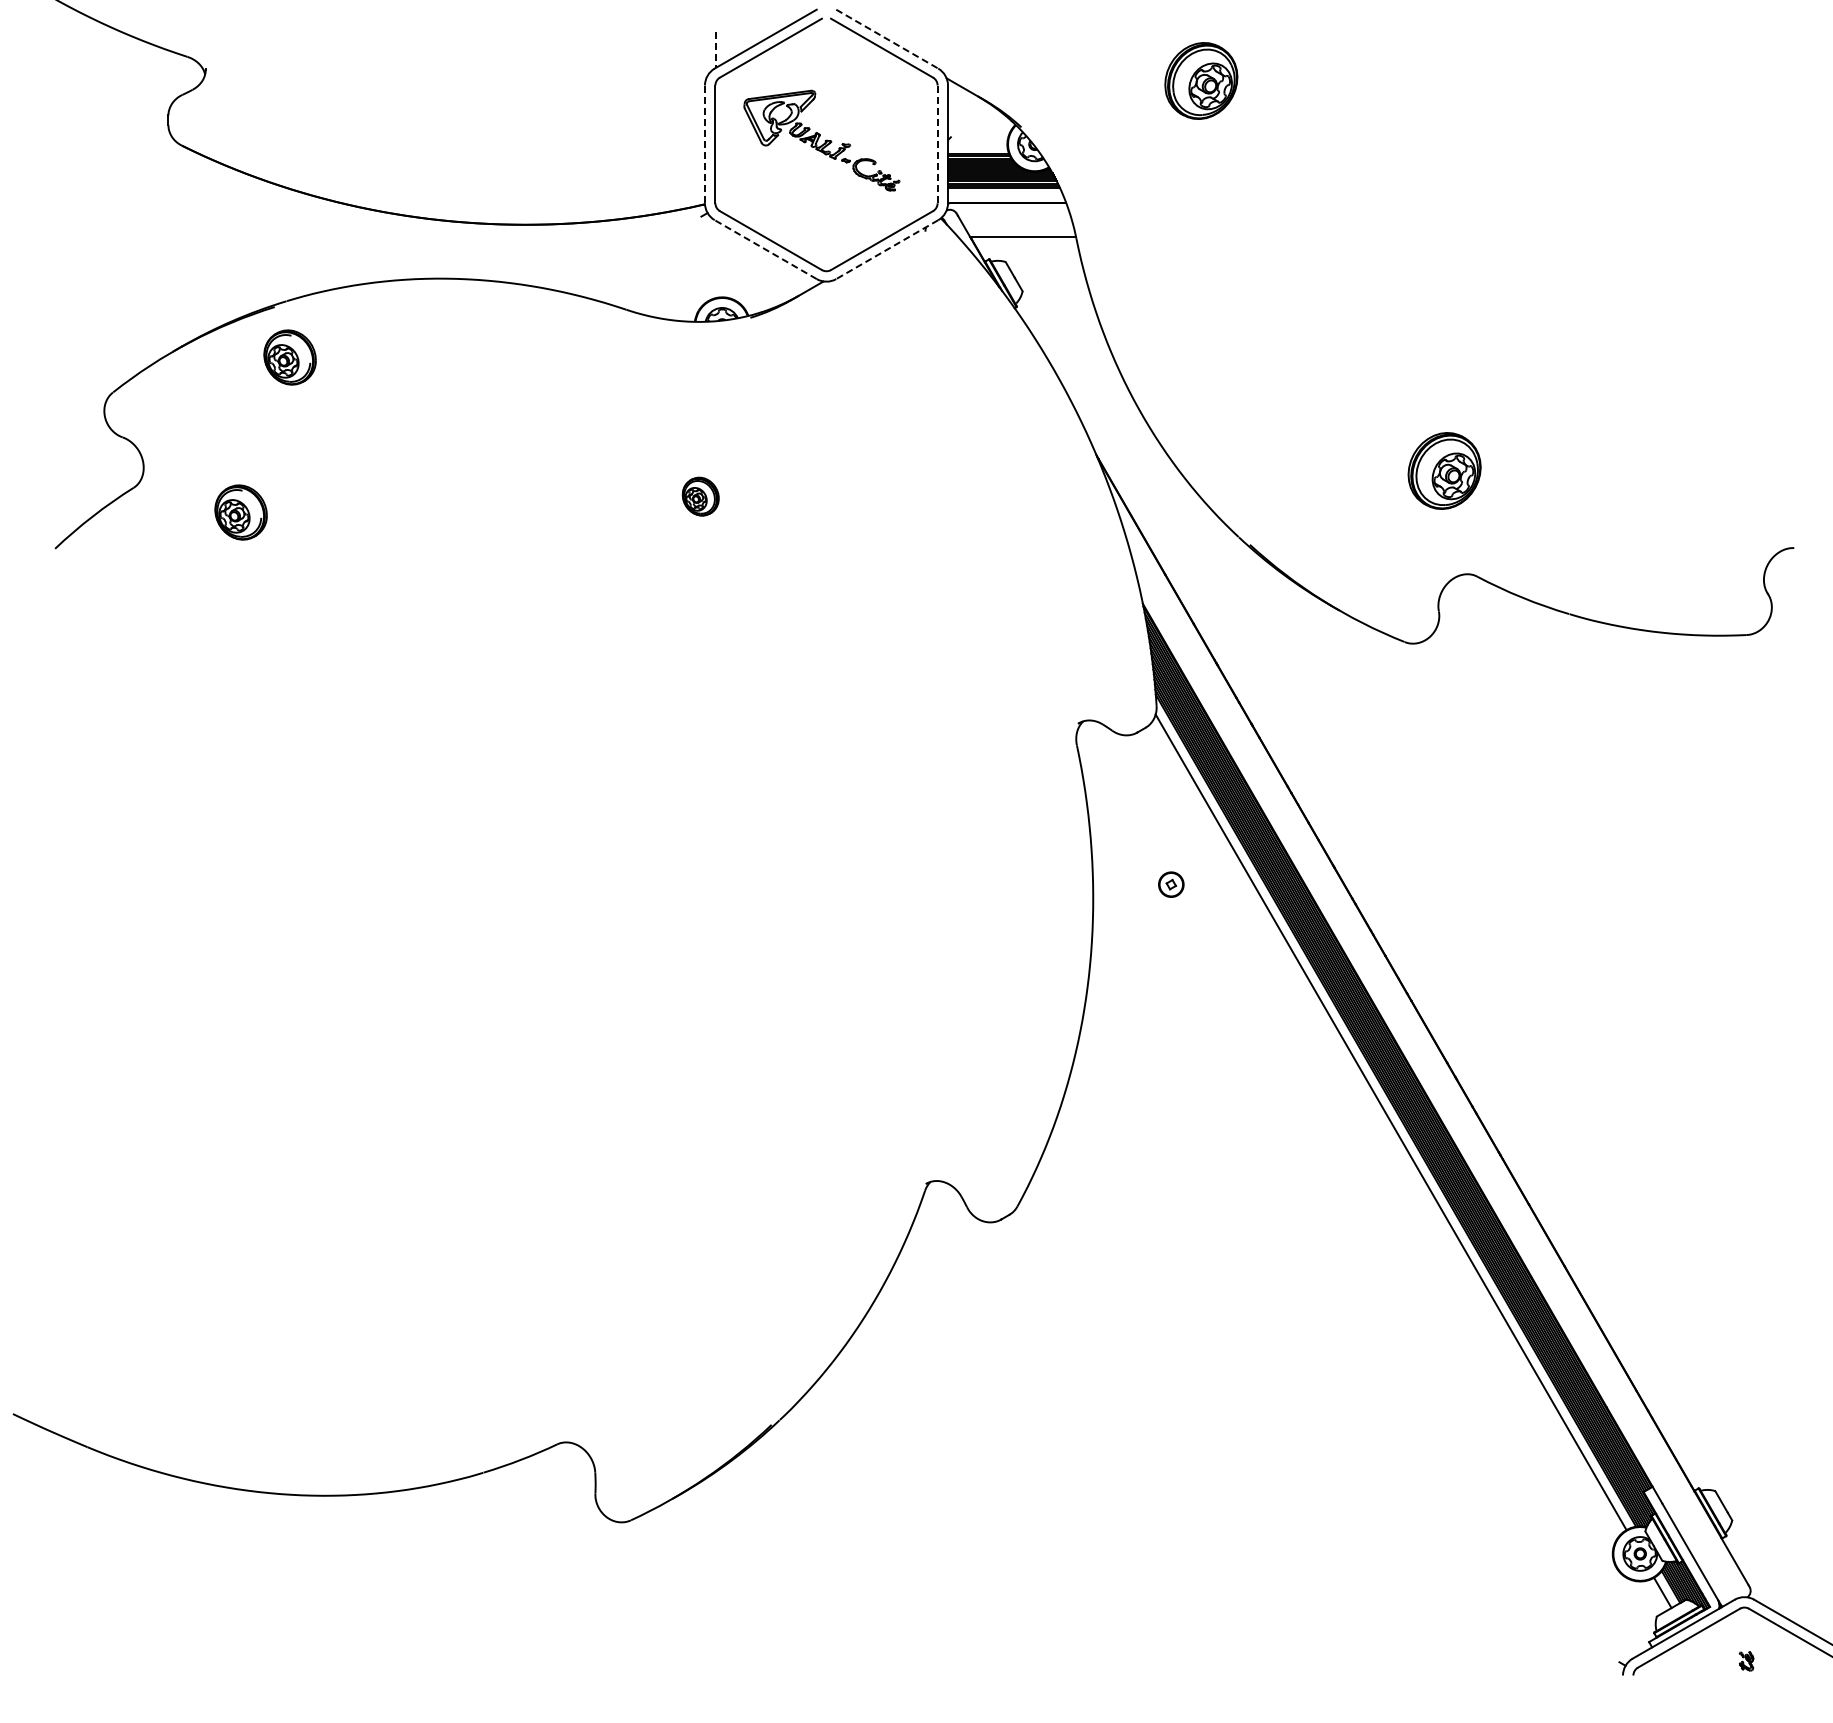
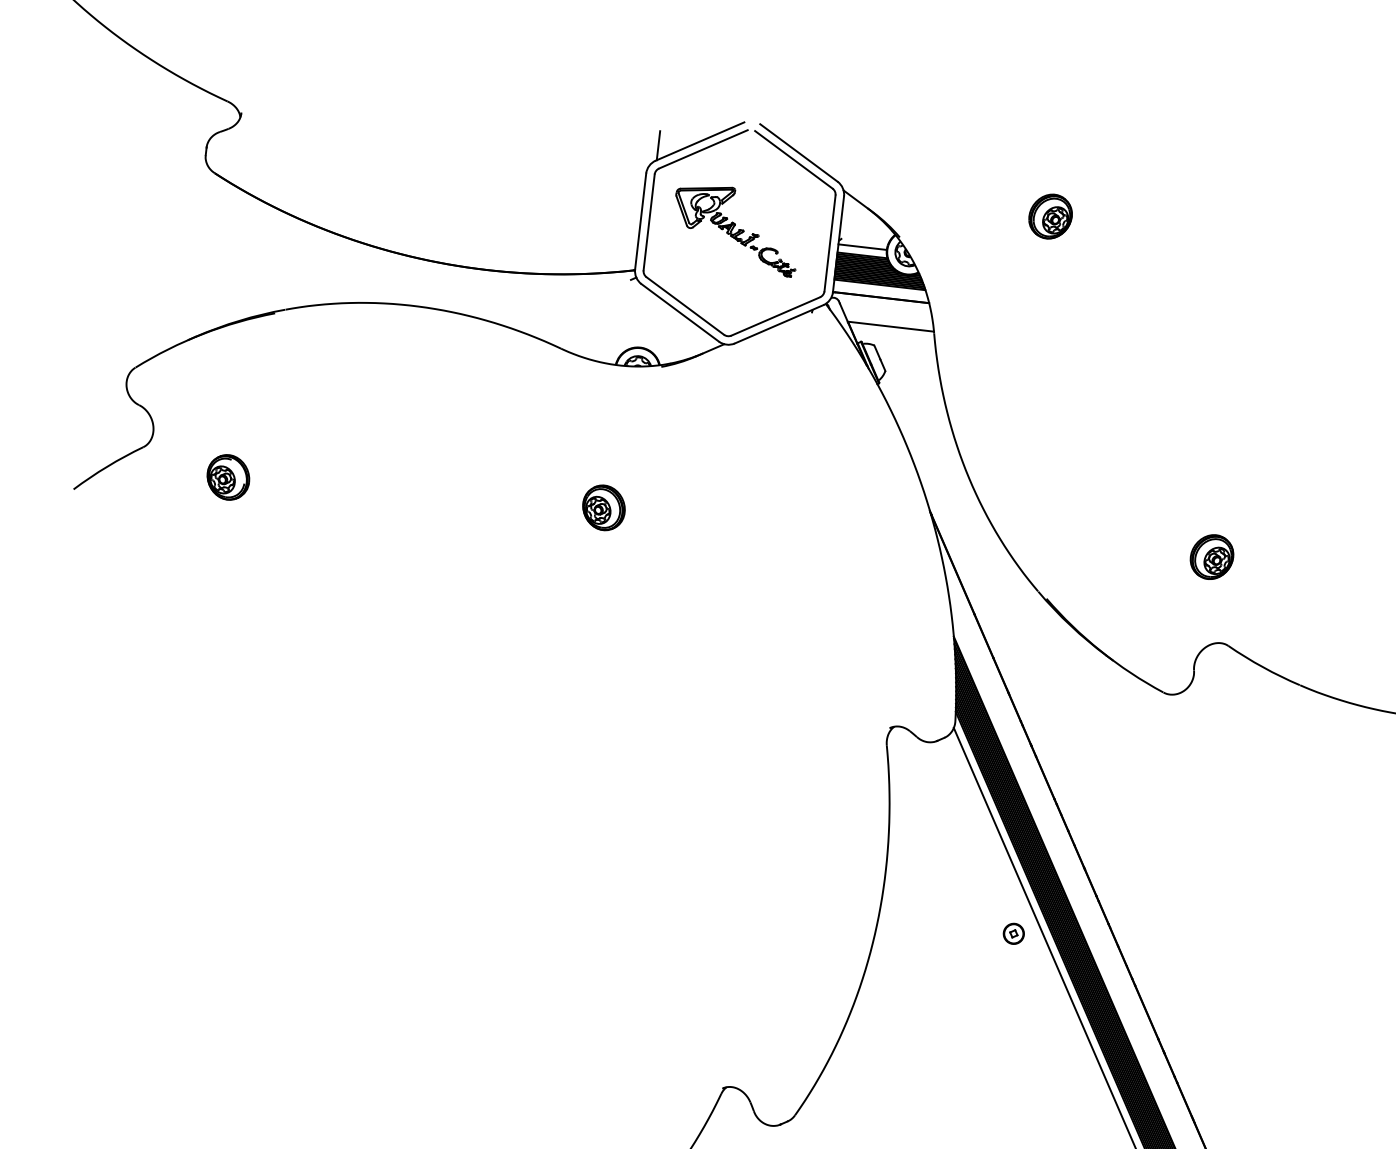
line: (887, 39) -> (799, 153), dashed -> solid
line: (715, 50) -> (658, 146), dashed -> solid
part: (1200, 80) -> (1050, 216), size x0.71
line: (704, 144) -> (640, 221), dashed -> solid
line: (937, 144) -> (829, 243), dashed -> solid
line: (977, 144) -> (862, 247), added
line: (765, 249) -> (680, 312), dashed -> solid
line: (887, 249) -> (779, 324), dashed -> solid
part: (289, 357) -> (282, 355), removed
part: (1444, 471) -> (1211, 557), size x0.71
part: (700, 496) -> (603, 507), size x1.43
part: (1171, 884) -> (1014, 933), moved

